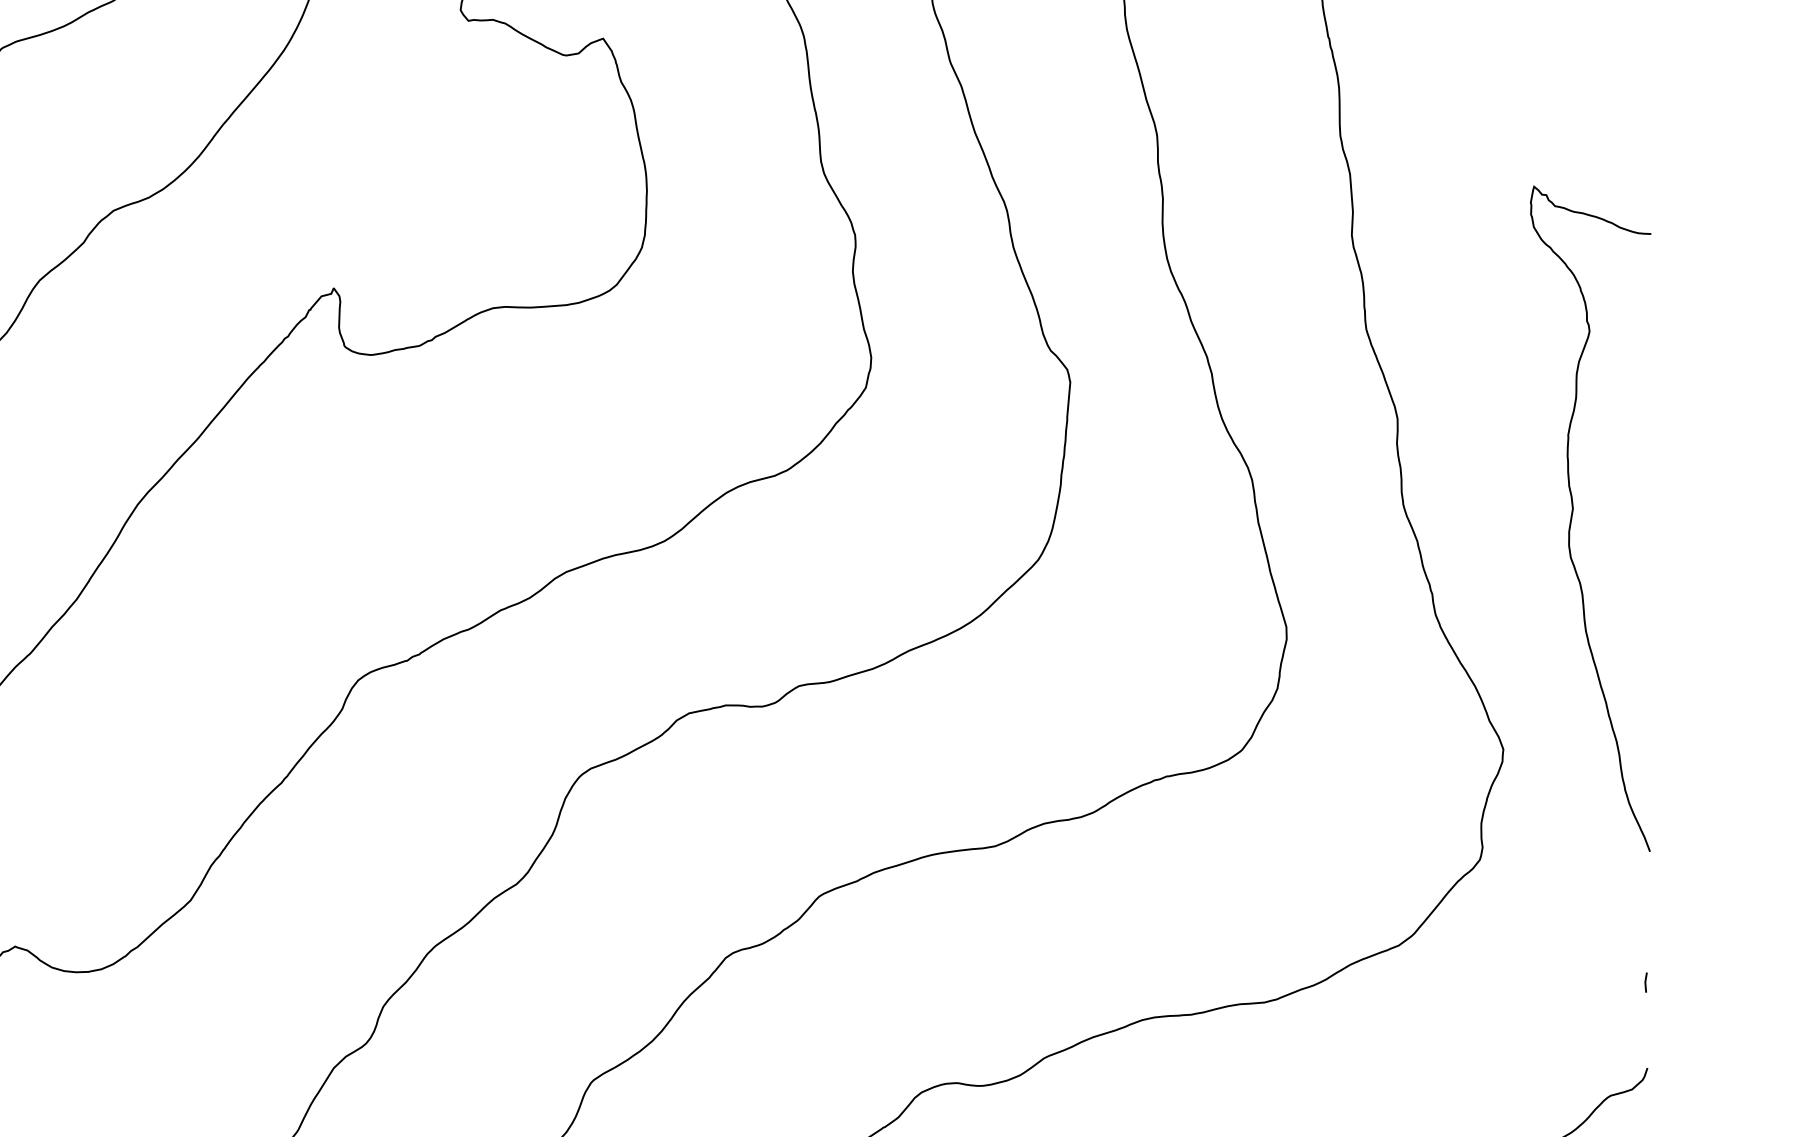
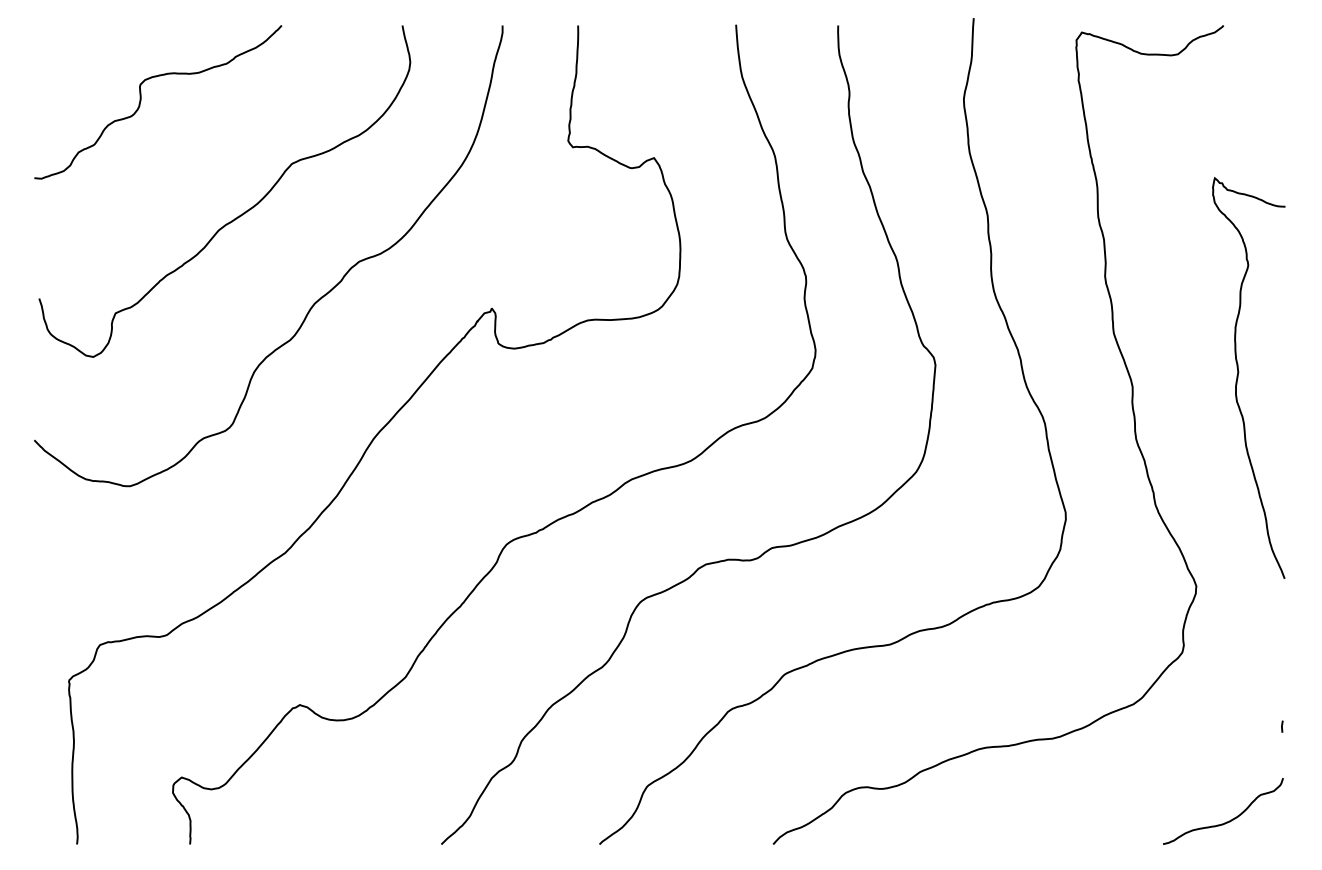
curve: (1573, 517) -> (1238, 377), moved

